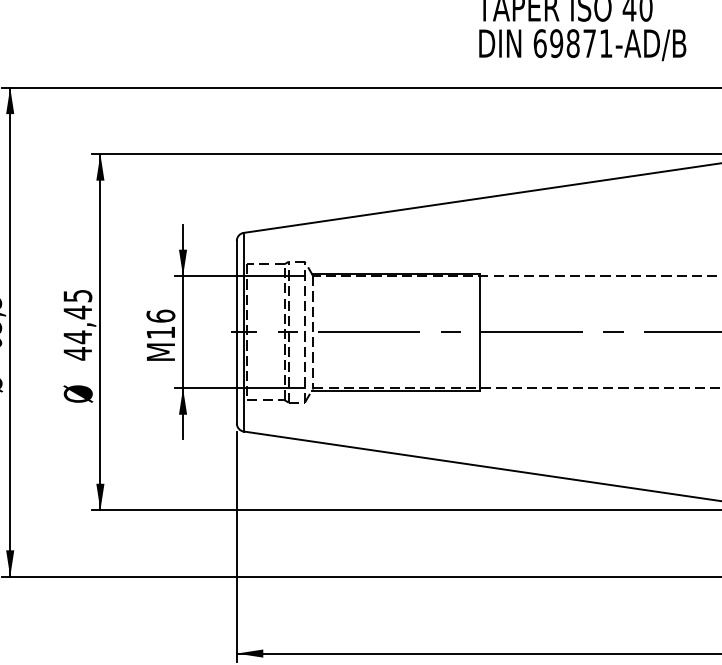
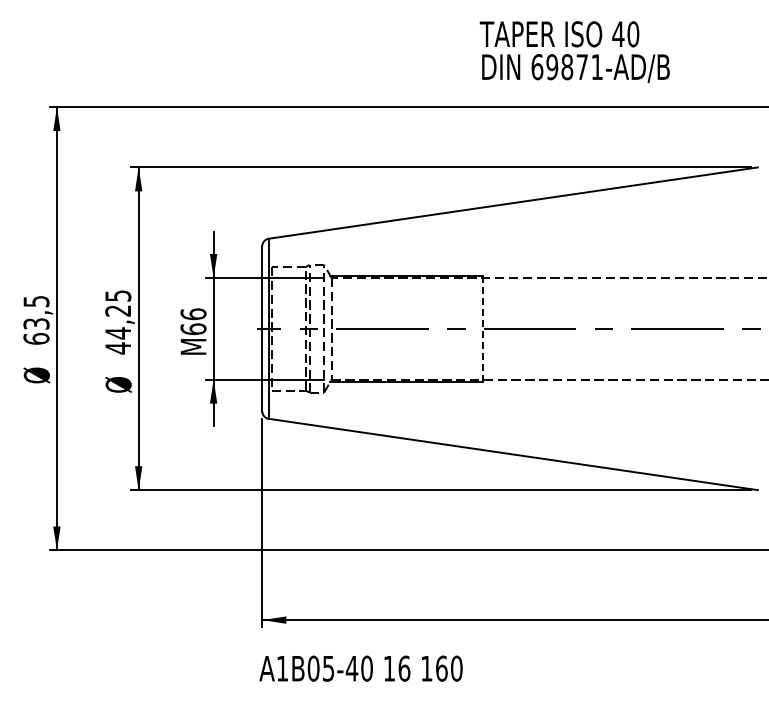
text: (77, 312) -> (117, 310), 44,45 -> 44,25
text: (160, 332) -> (193, 329), M16 -> M66
line: (480, 332) -> (483, 329), solid -> dashed

